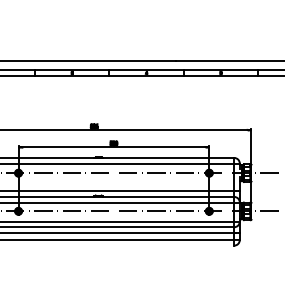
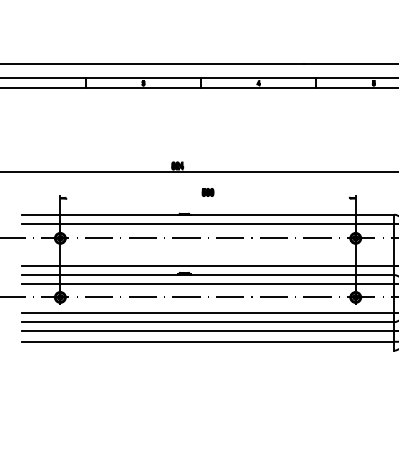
line: (113, 147) -> (207, 198), removed

